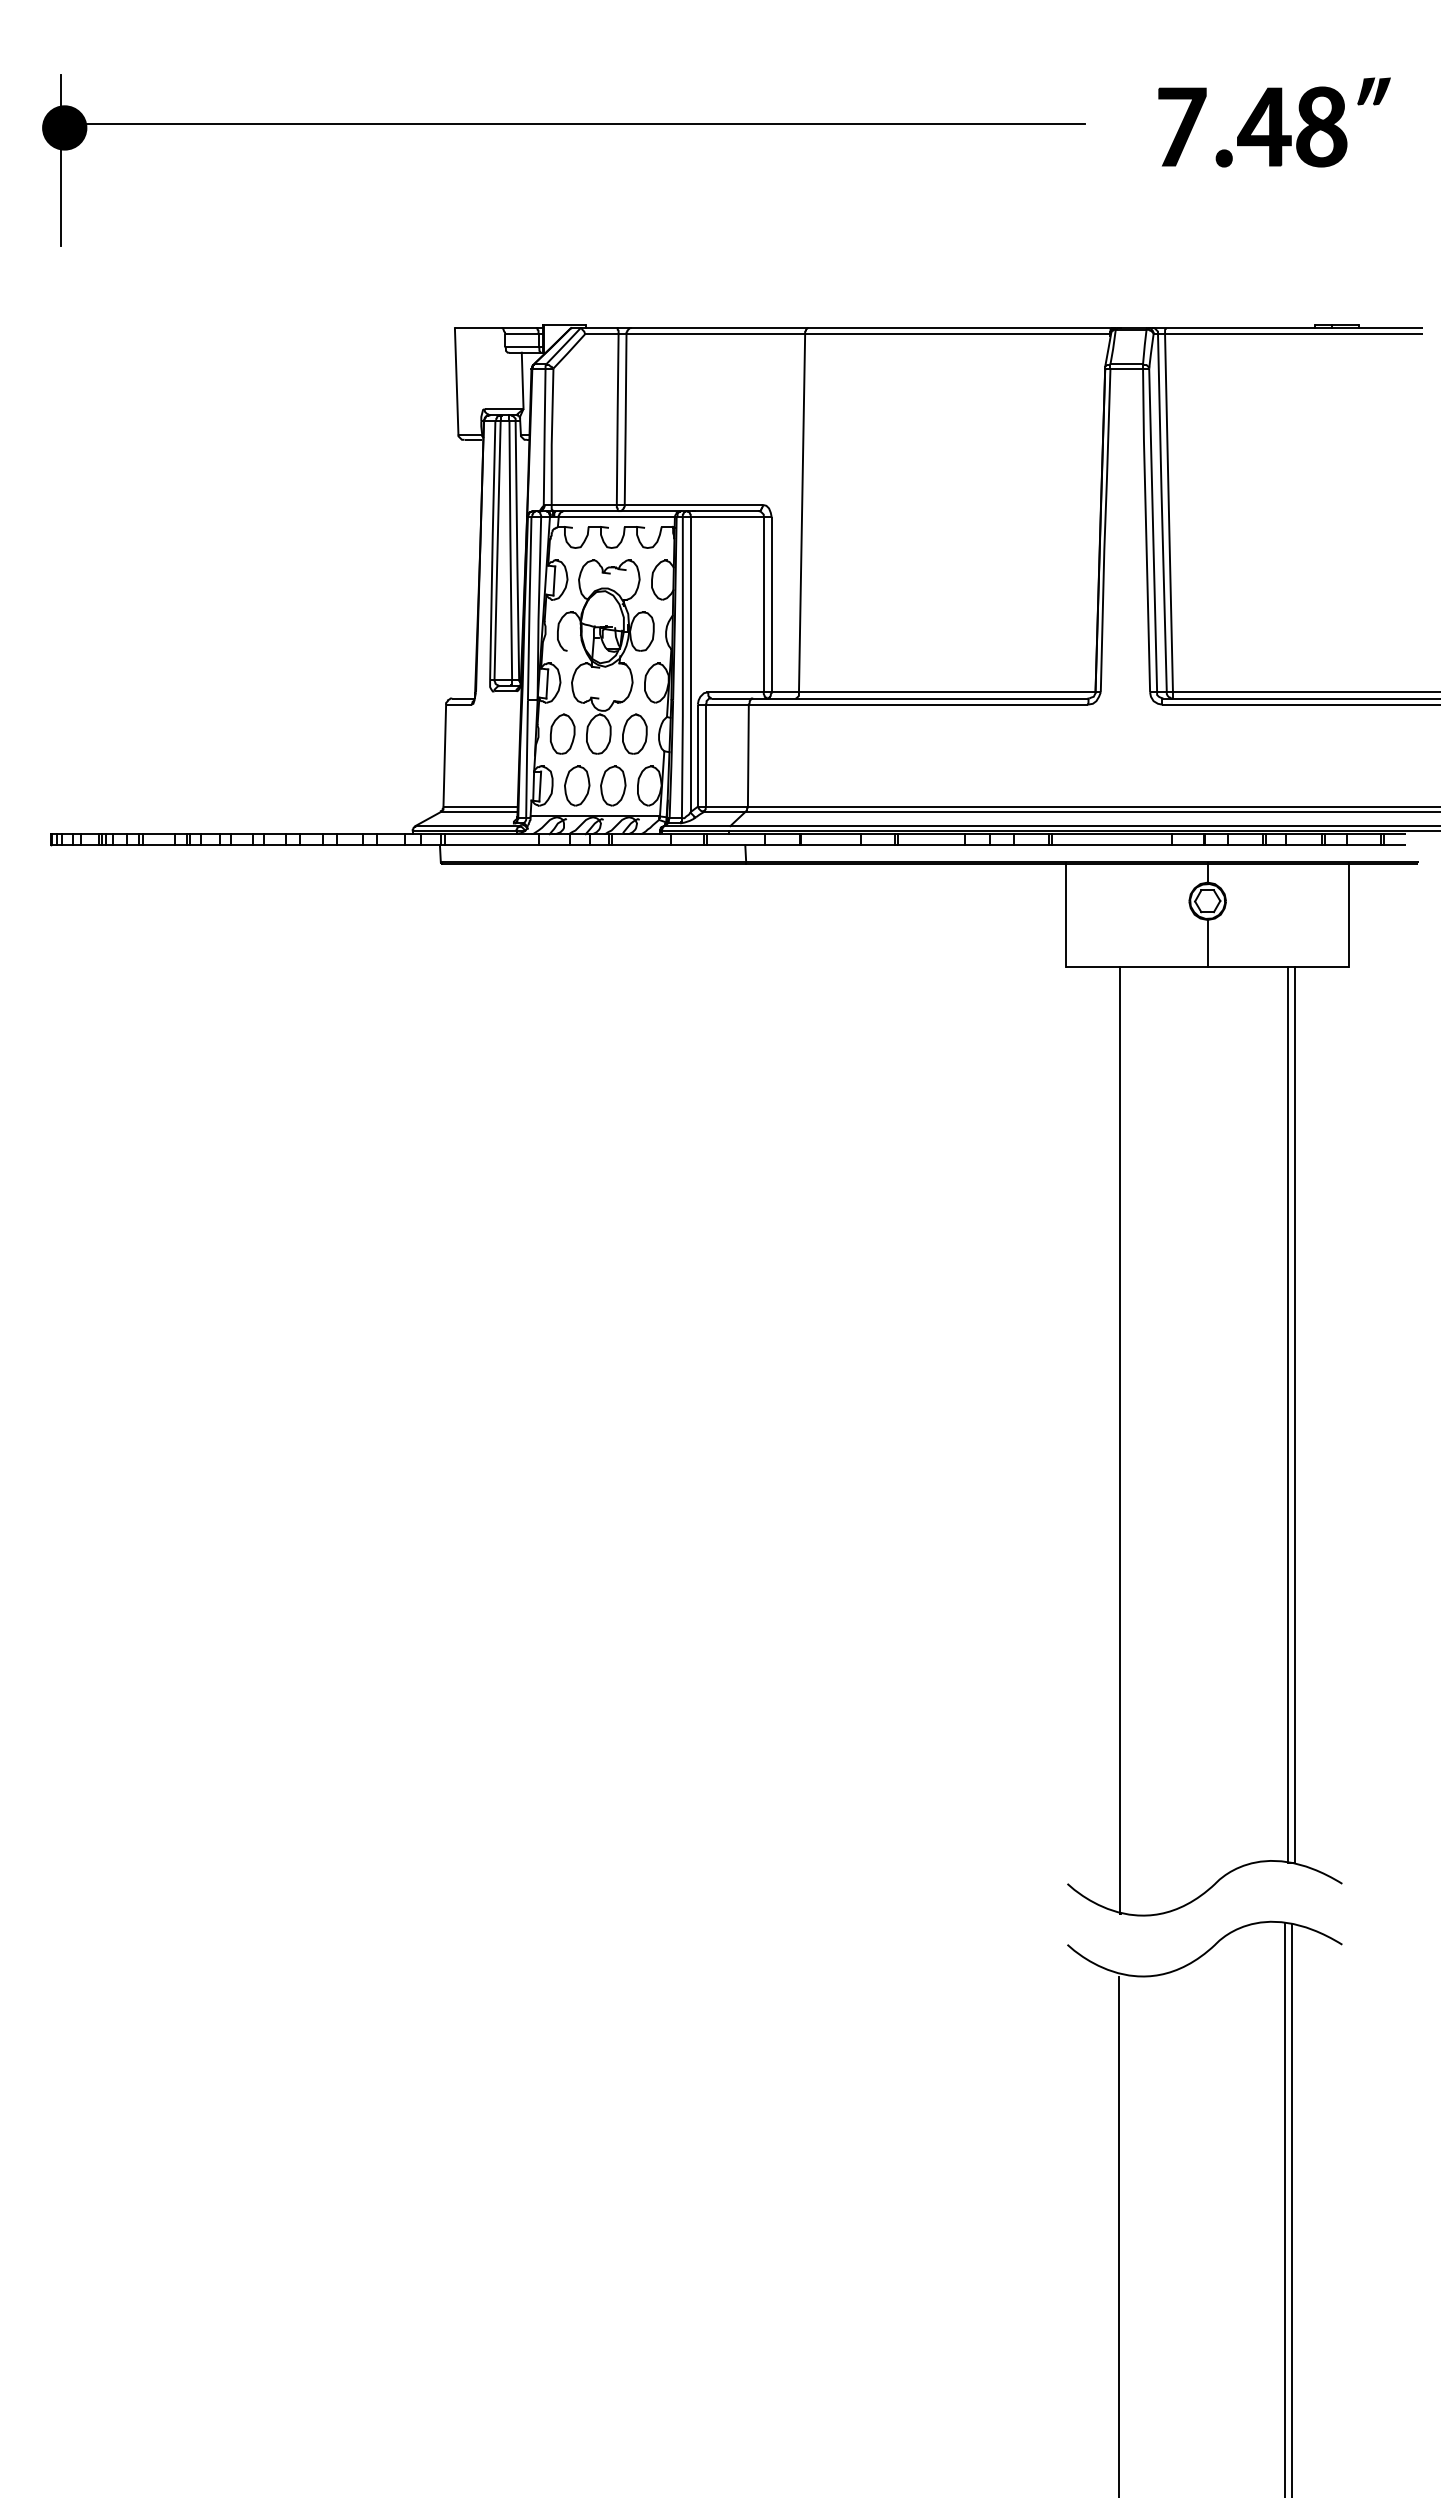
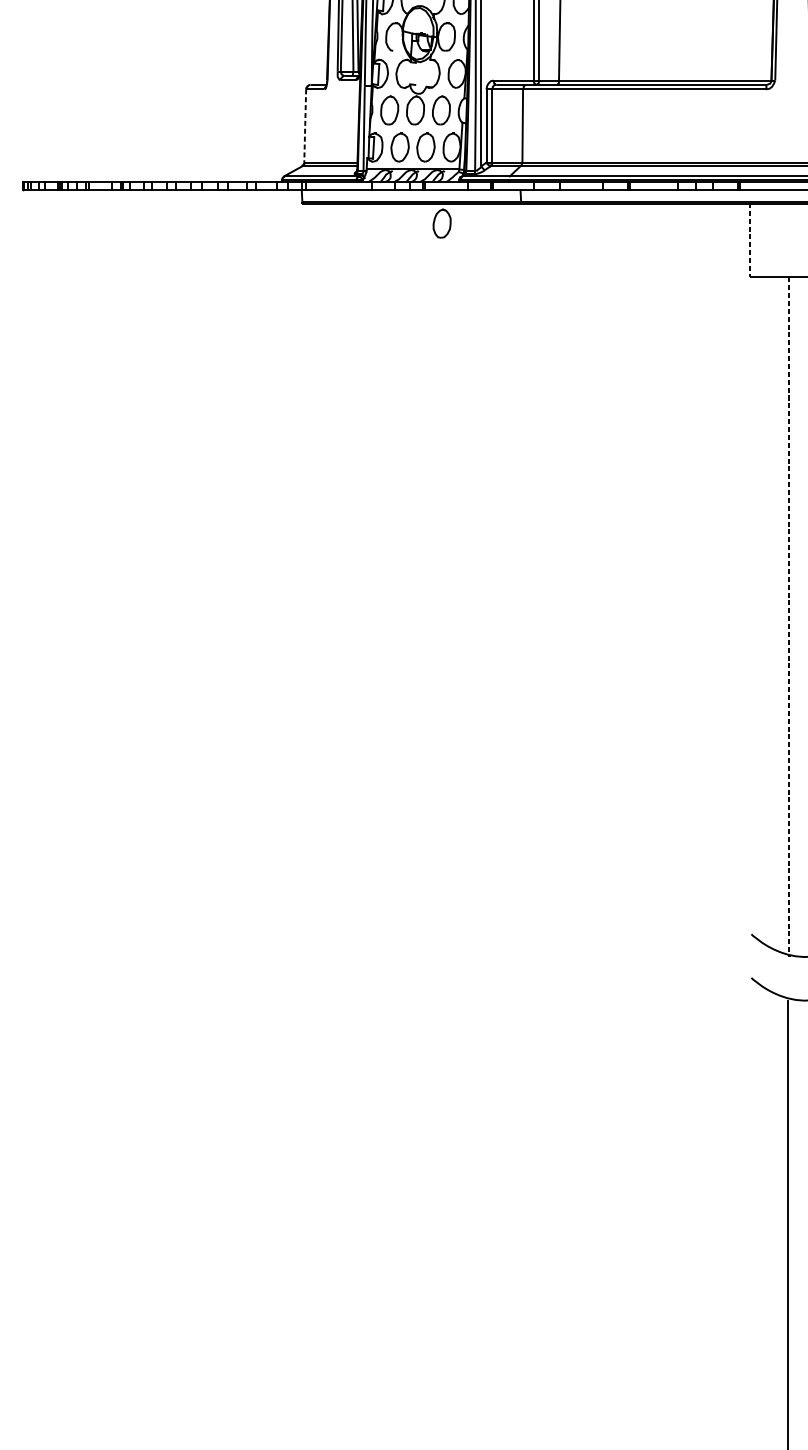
line: (444, 756) -> (305, 126), solid -> dashed
part: (635, 891) -> (441, 223), added
line: (1065, 915) -> (749, 240), solid -> dashed
line: (1120, 1440) -> (789, 616), solid -> dashed

